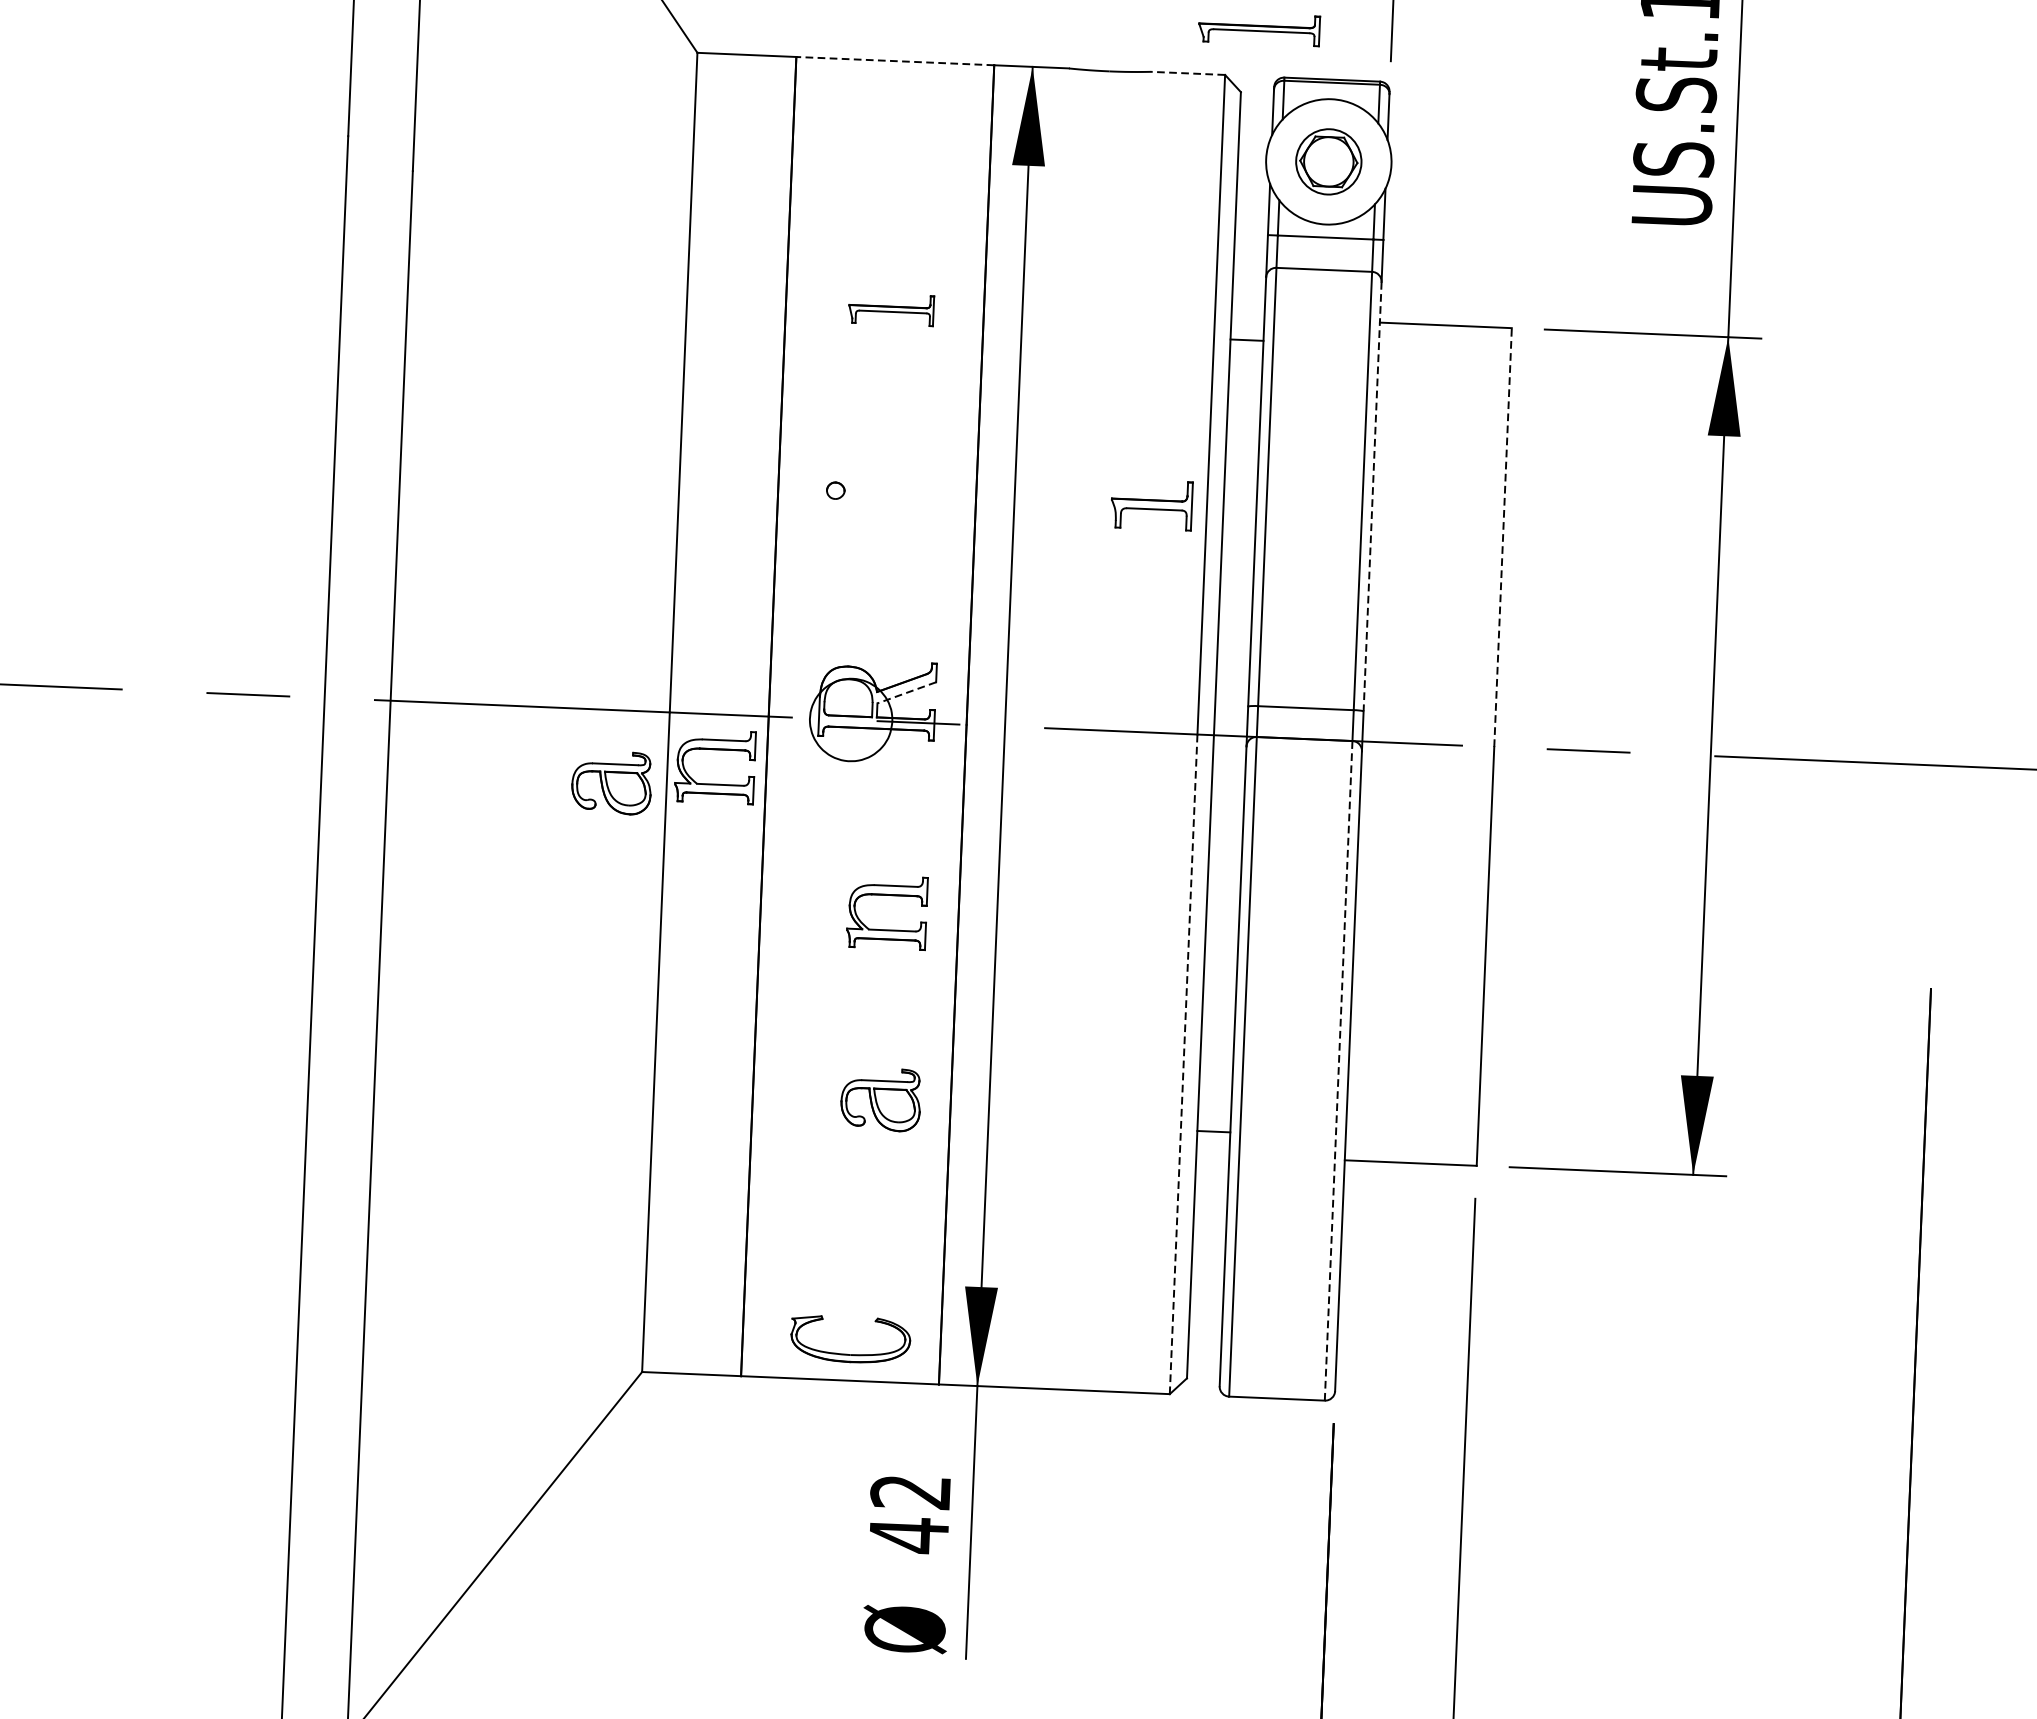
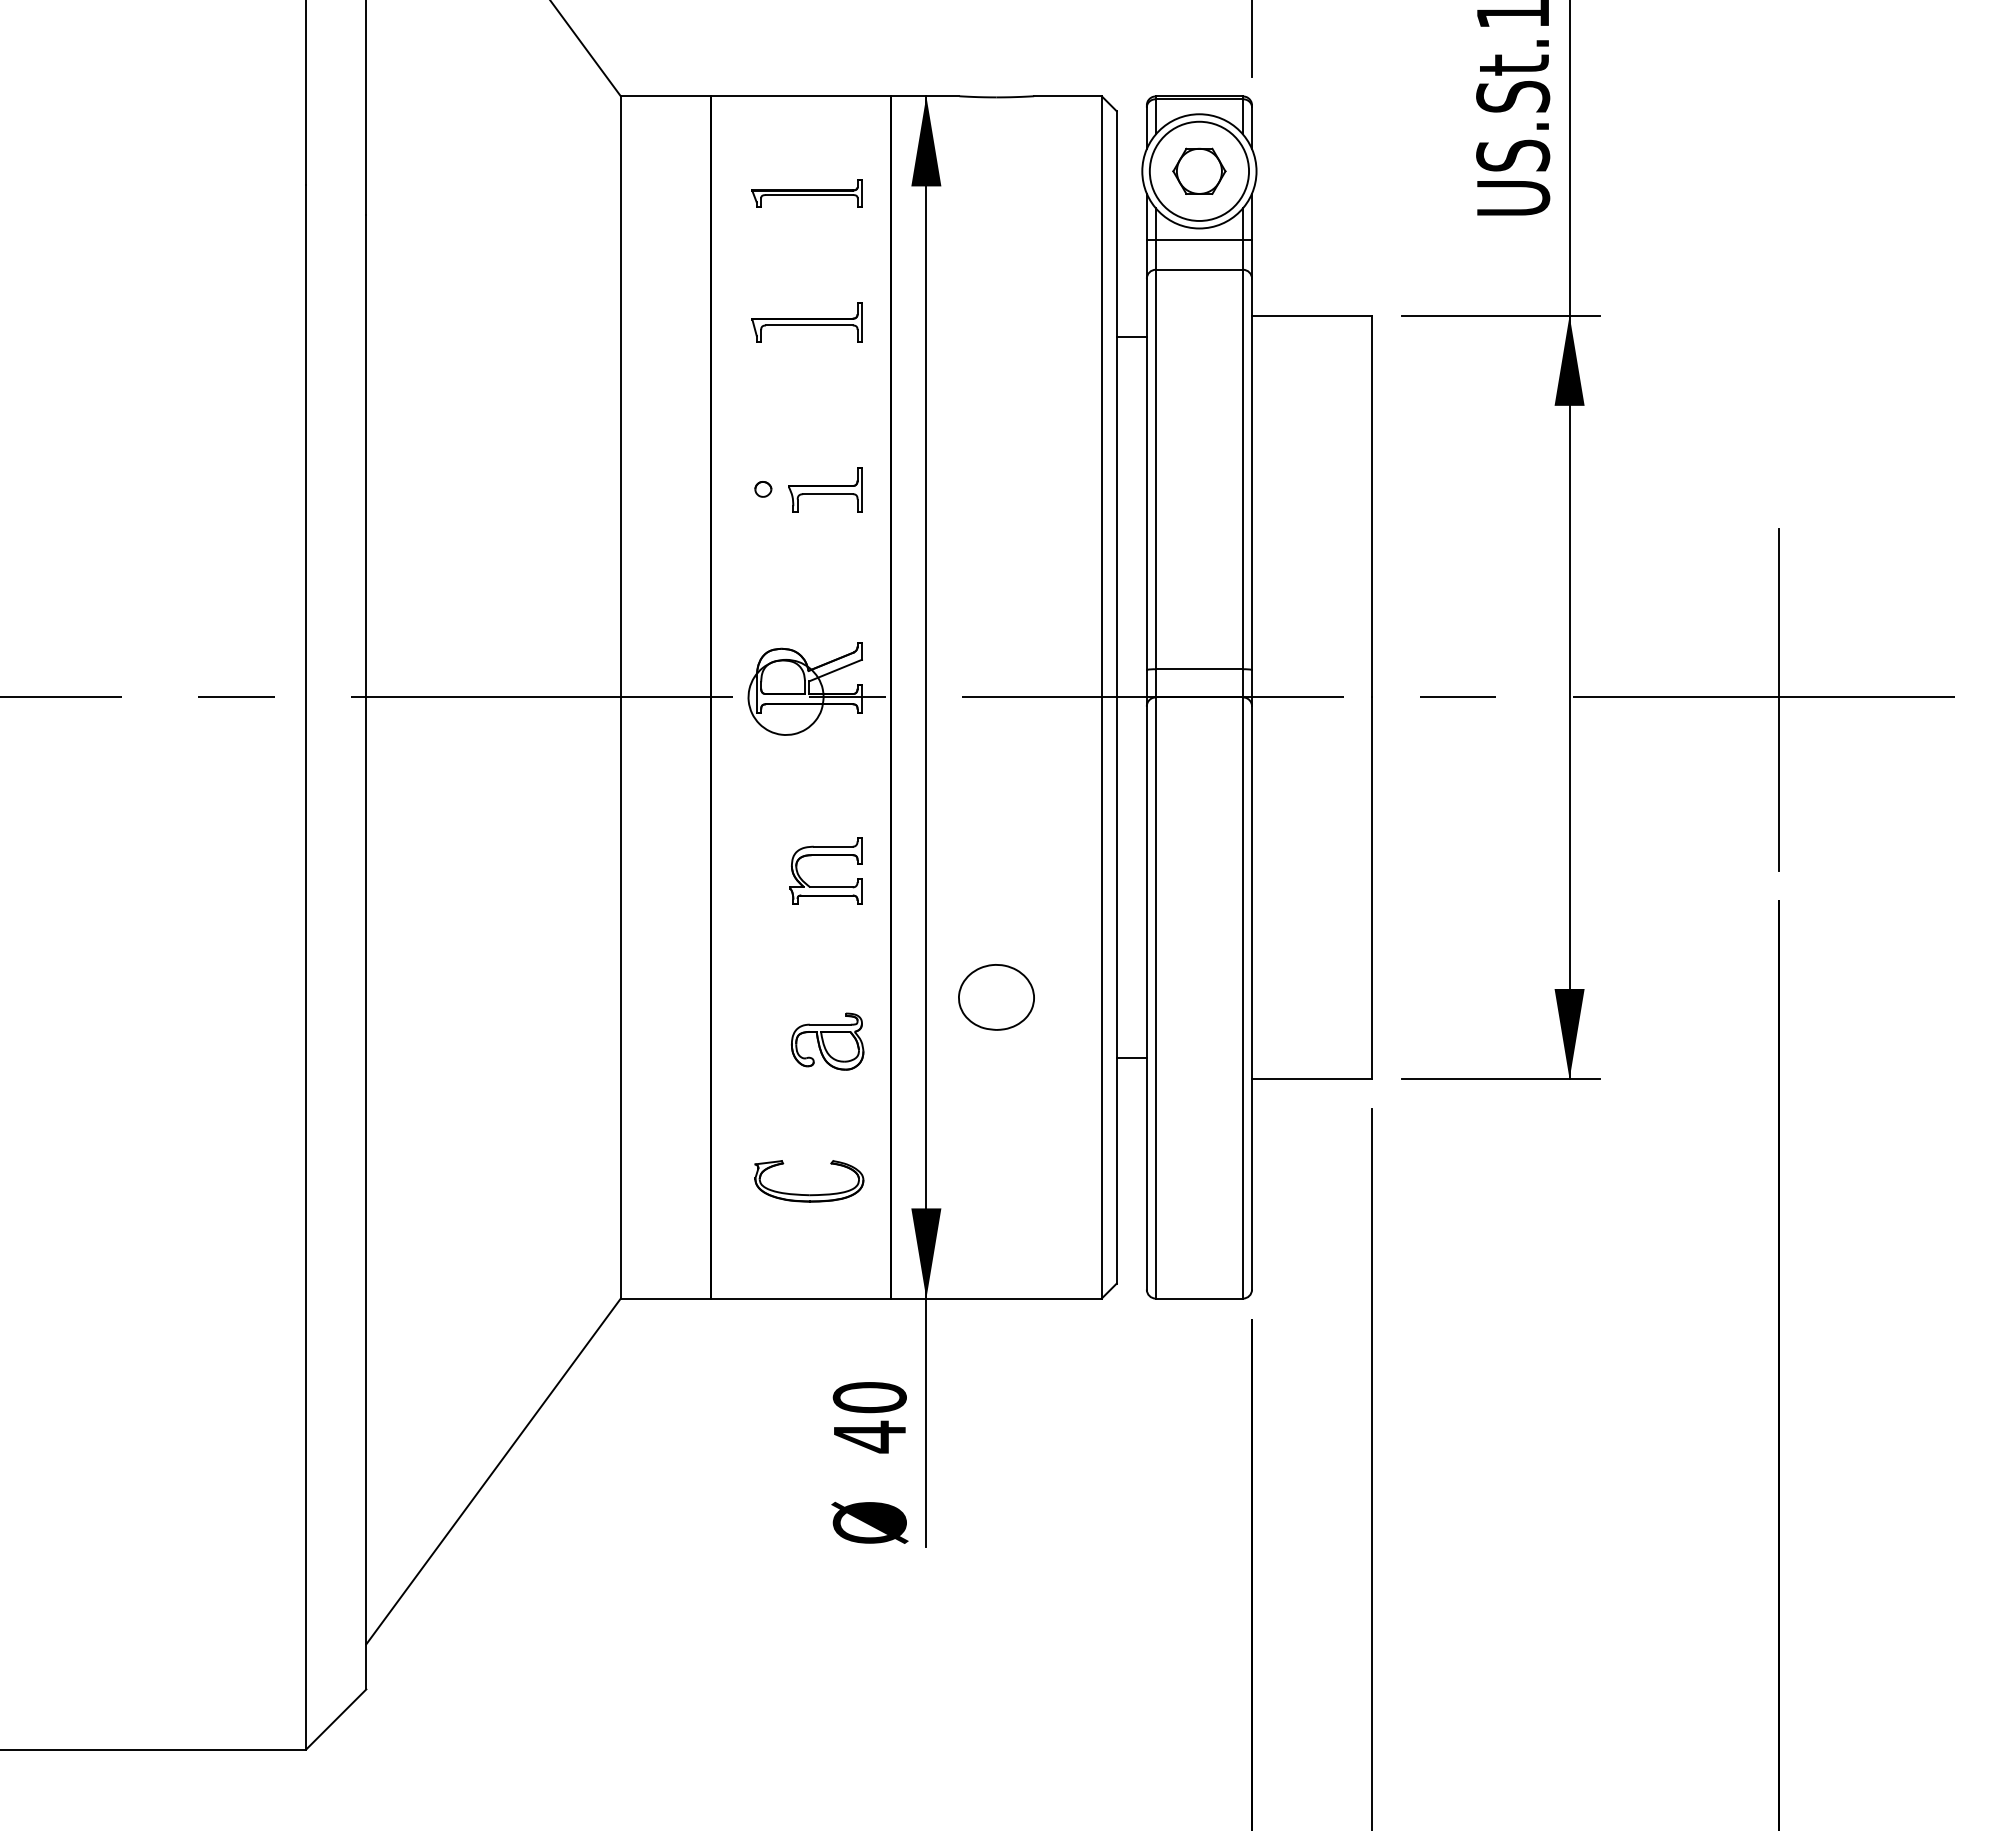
part: (1258, 29) -> (806, 193), moved
line: (894, 61) -> (800, 96), dashed -> solid
line: (1187, 73) -> (1067, 96), dashed -> solid
circle: (1328, 160) -> (1199, 170), size x1.67
part: (890, 309) -> (806, 322), size x1.43
line: (1373, 496) -> (1252, 474), dashed -> solid
part: (1151, 504) -> (825, 489), moved
line: (1503, 537) -> (1372, 506), dashed -> solid
line: (906, 692) -> (835, 670), dashed -> solid
part: (715, 749) -> (663, 729), removed
line: (1939, 767) -> (1778, 699), added
part: (611, 782) -> (570, 763), removed
part: (1068, 1058) -> (996, 997), added
line: (1183, 1064) -> (1101, 998), dashed -> solid
line: (1339, 1071) -> (1243, 998), dashed -> solid
part: (850, 1354) -> (809, 1194), moved
text: (910, 1491) -> (869, 1397), 42 -> 40

